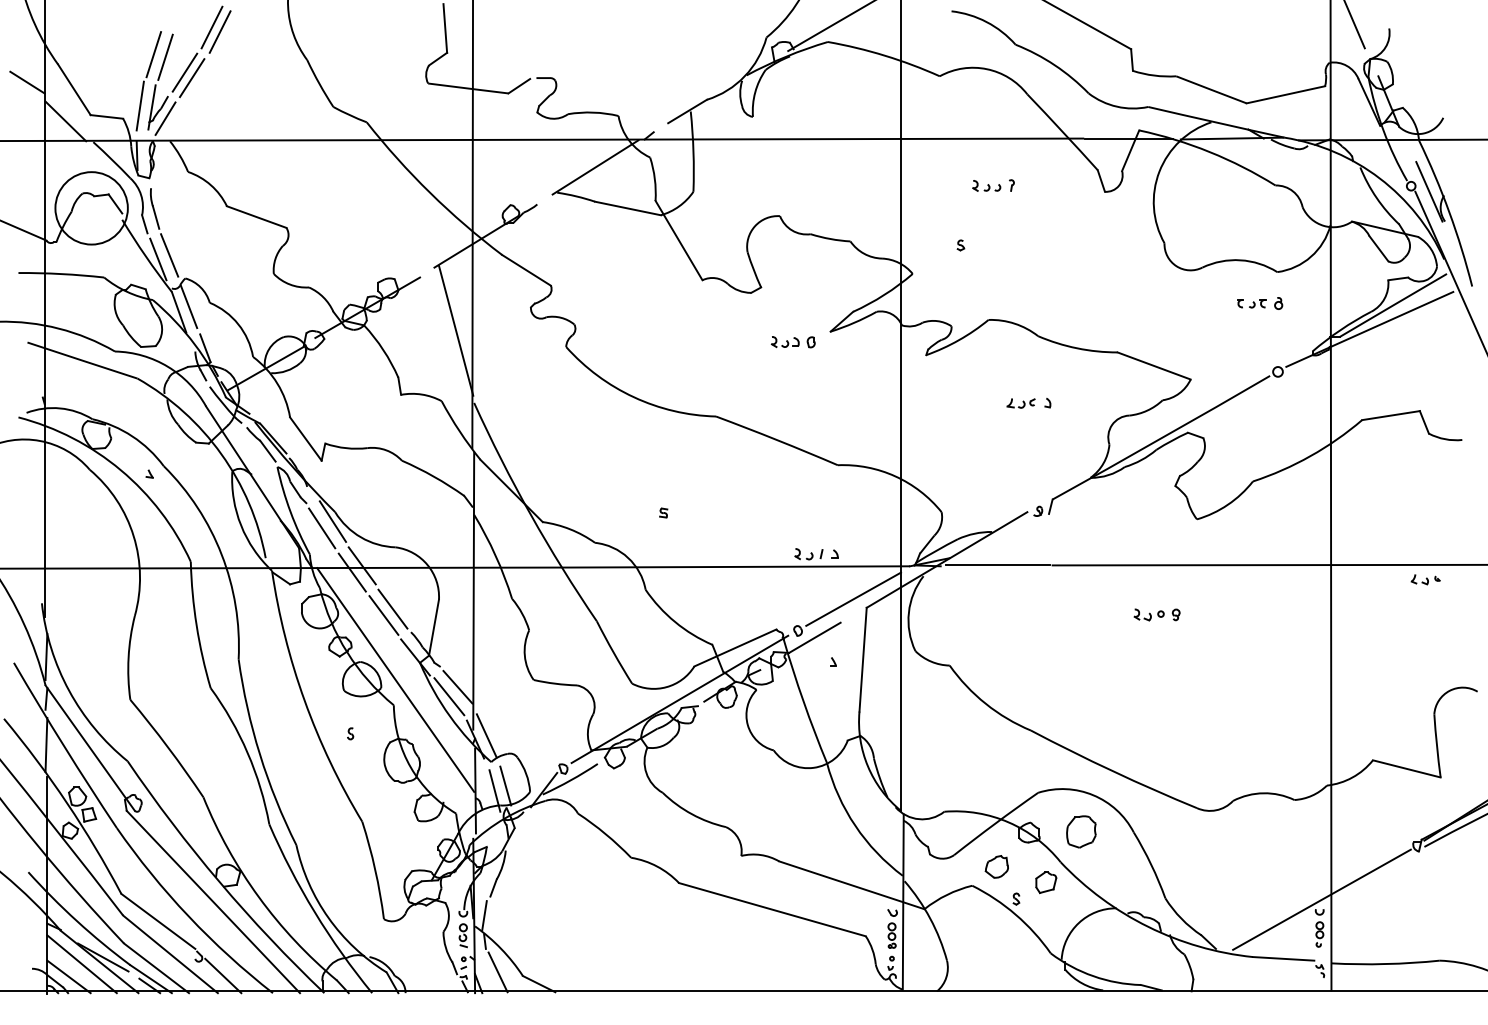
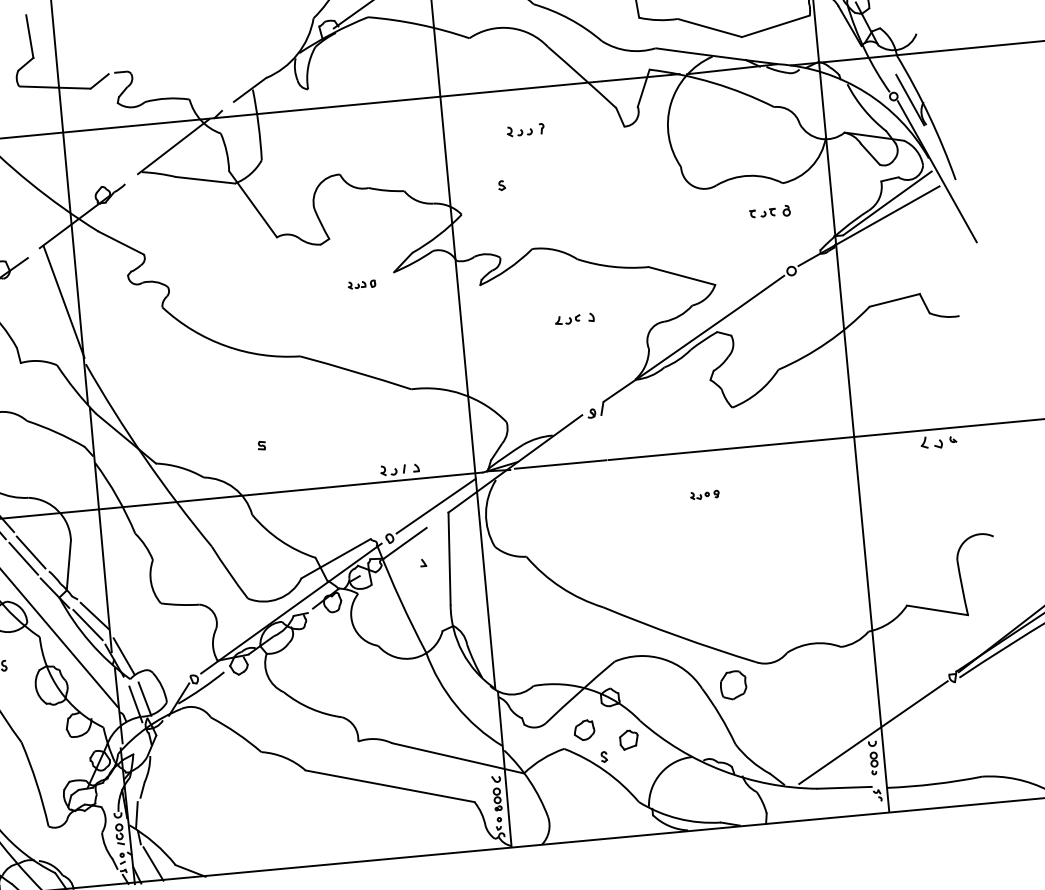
part: (792, 342) -> (361, 284), size x0.7
part: (1425, 579) -> (938, 441), size x1.4
part: (1156, 614) -> (704, 494), size x0.7
part: (1081, 831) -> (733, 684), moved

